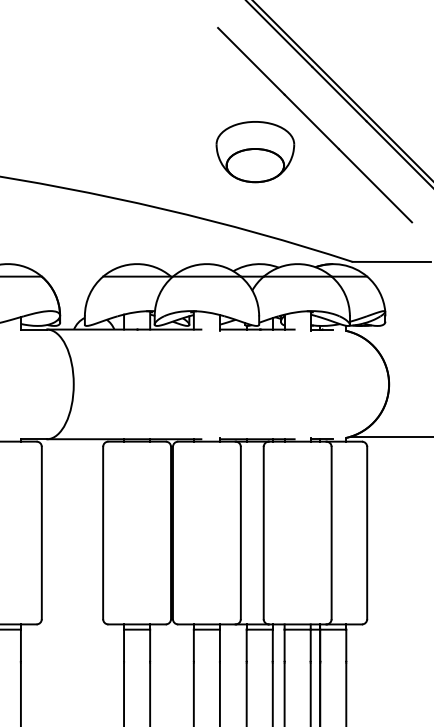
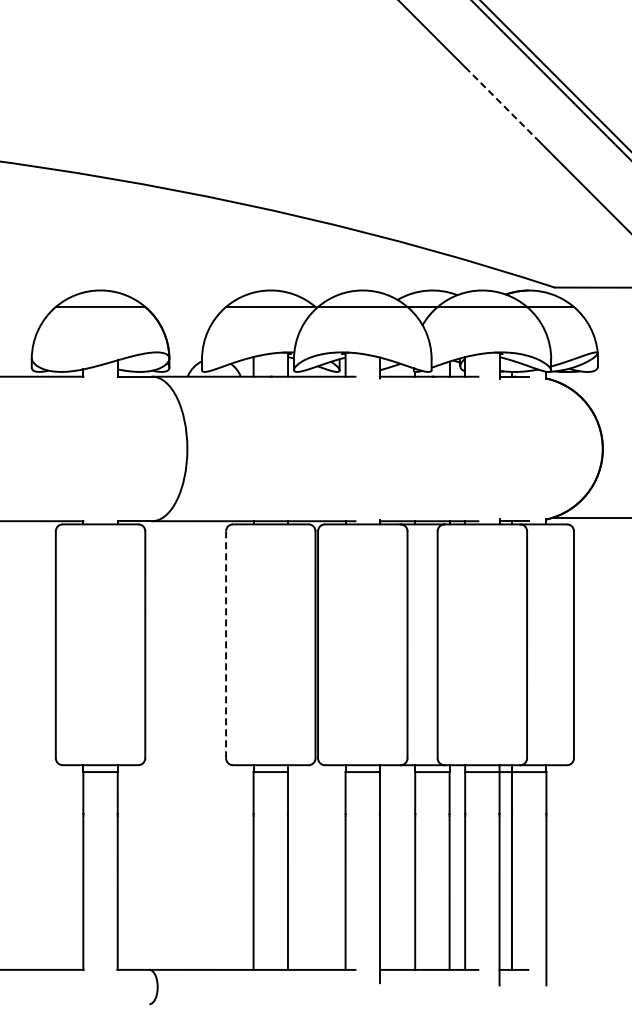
line: (311, 122) -> (500, 103), solid -> dashed
part: (255, 151) -> (426, 142), removed
line: (103, 532) -> (226, 644), solid -> dashed

